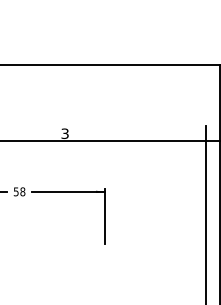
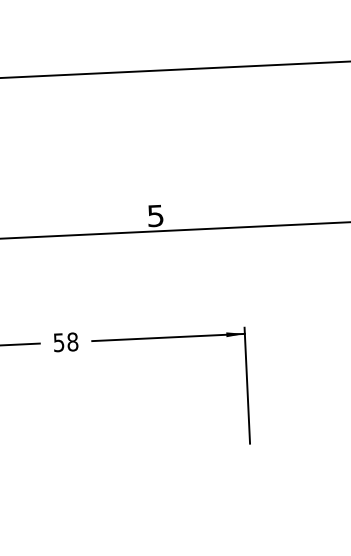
text: (64, 133) -> (154, 215), 3 -> 5

